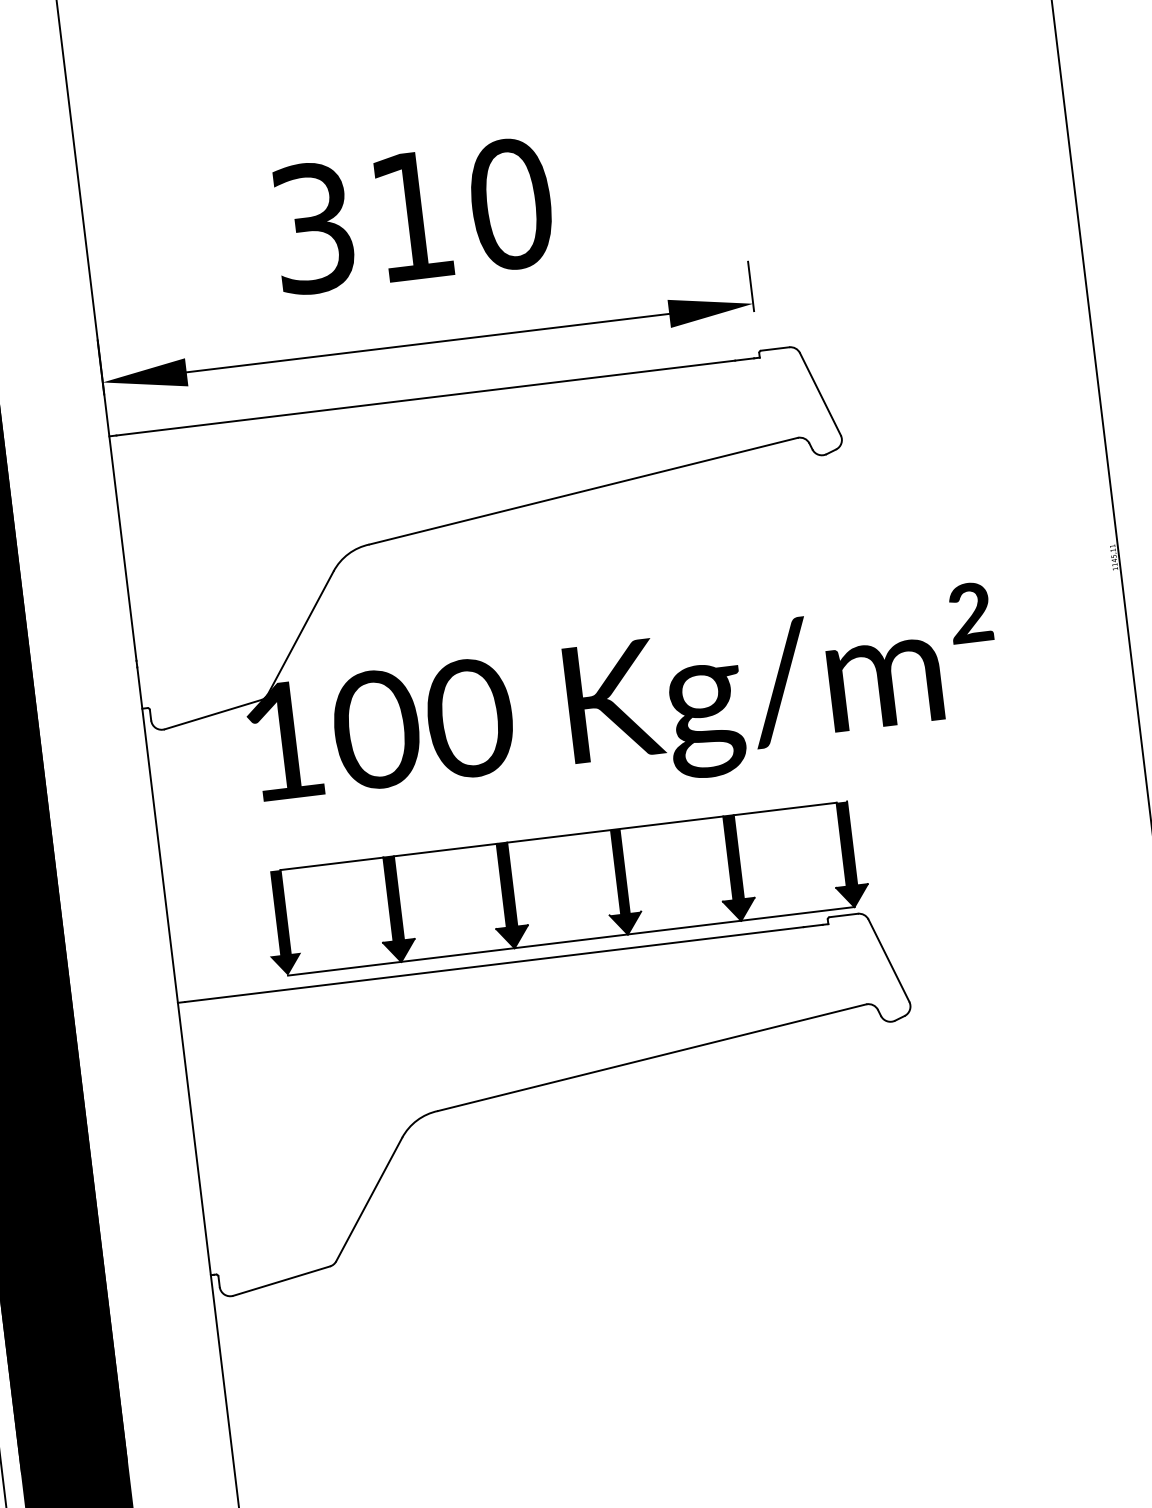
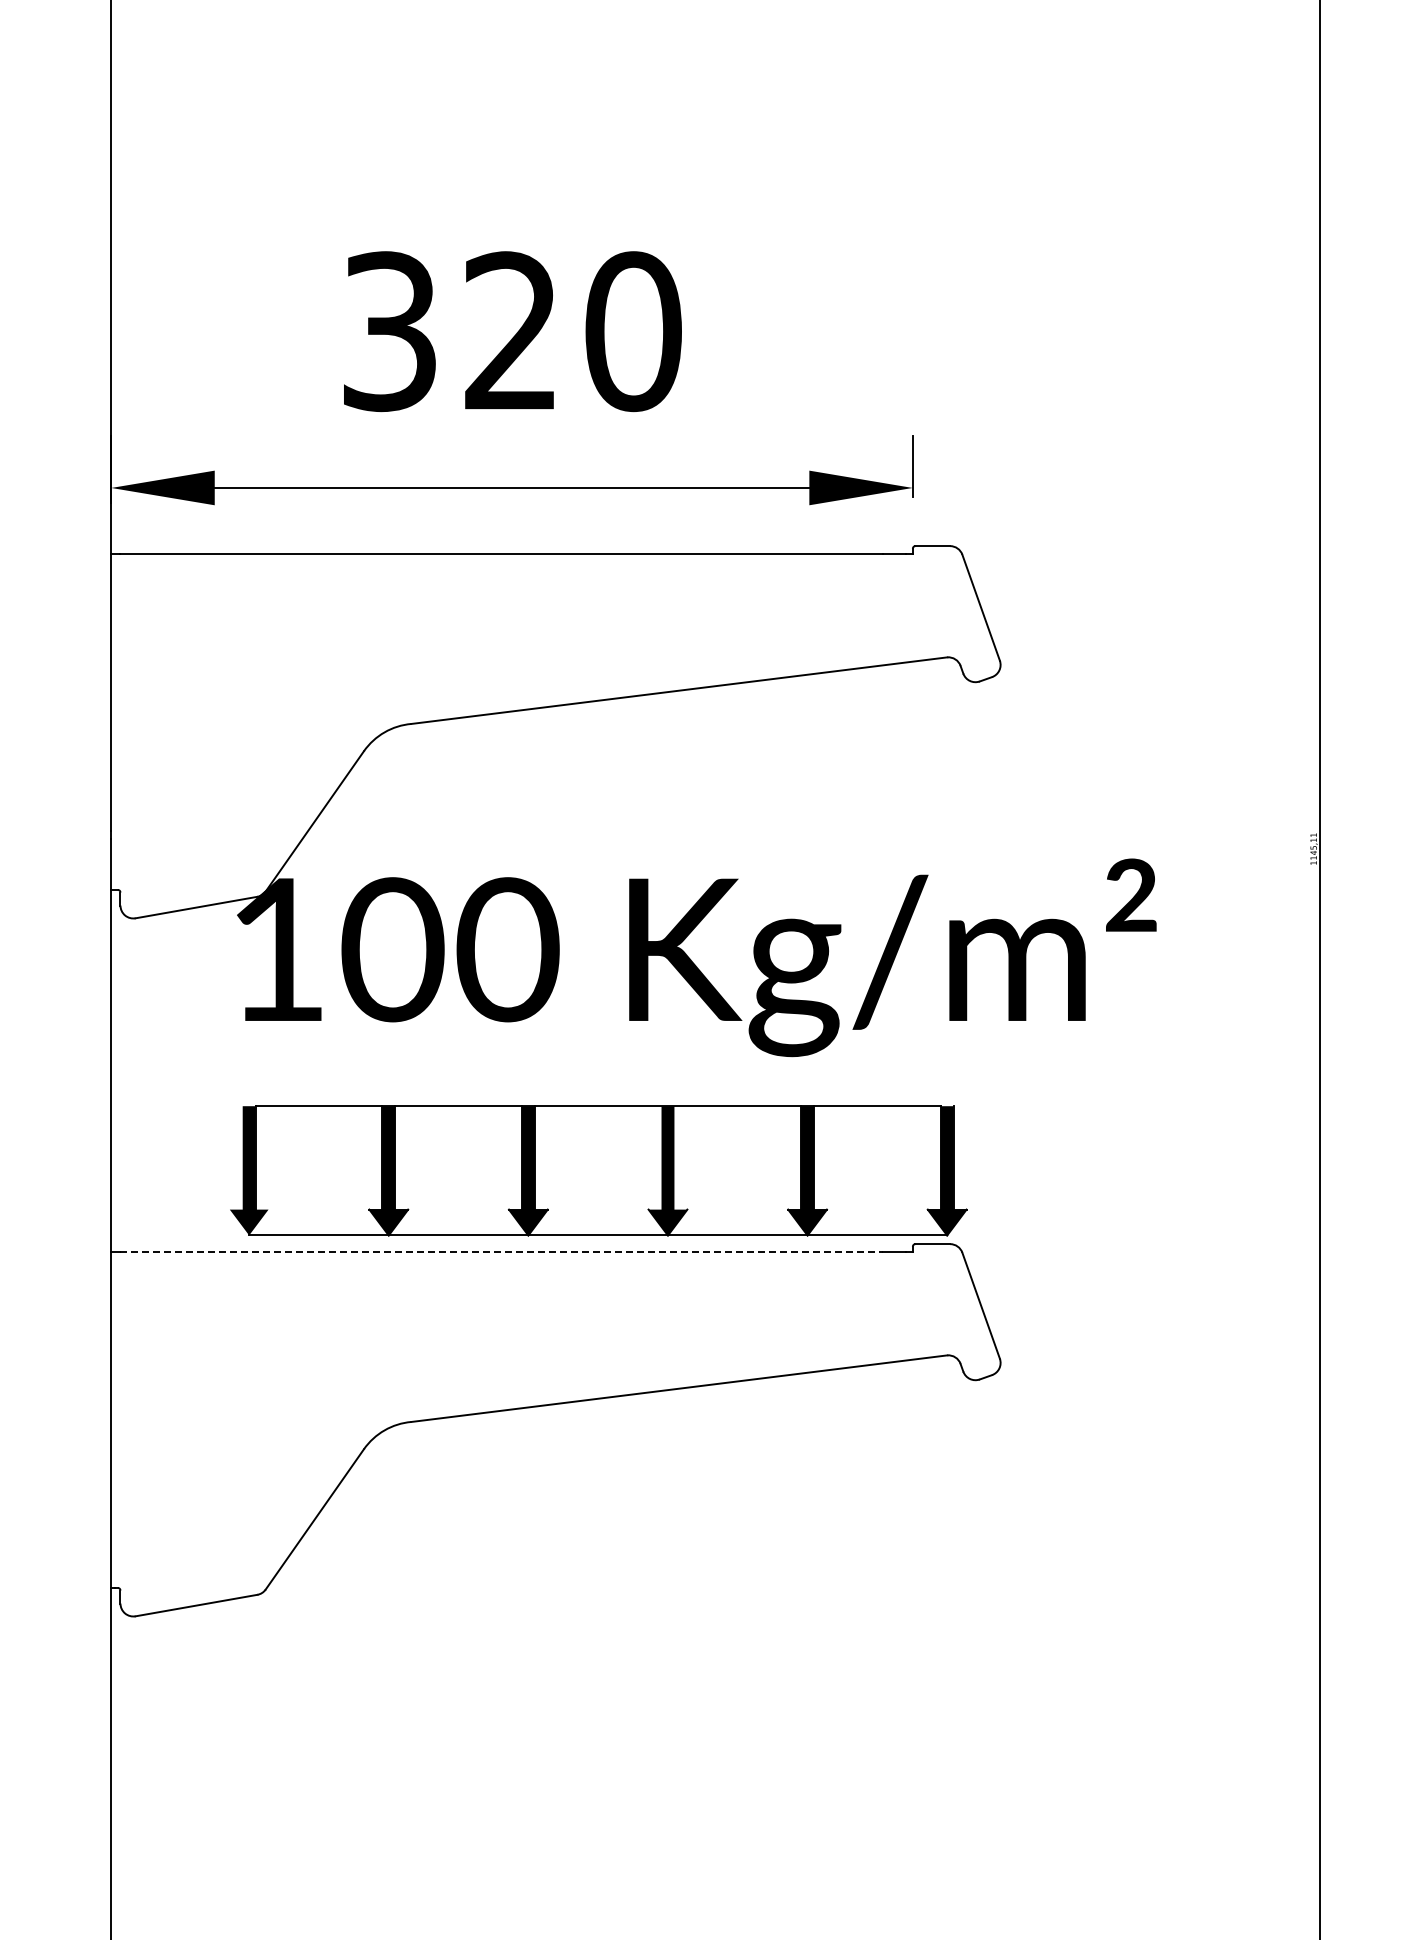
text: (411, 215) -> (510, 330), 310 -> 320
line: (494, 964) -> (501, 1252), solid -> dashed

